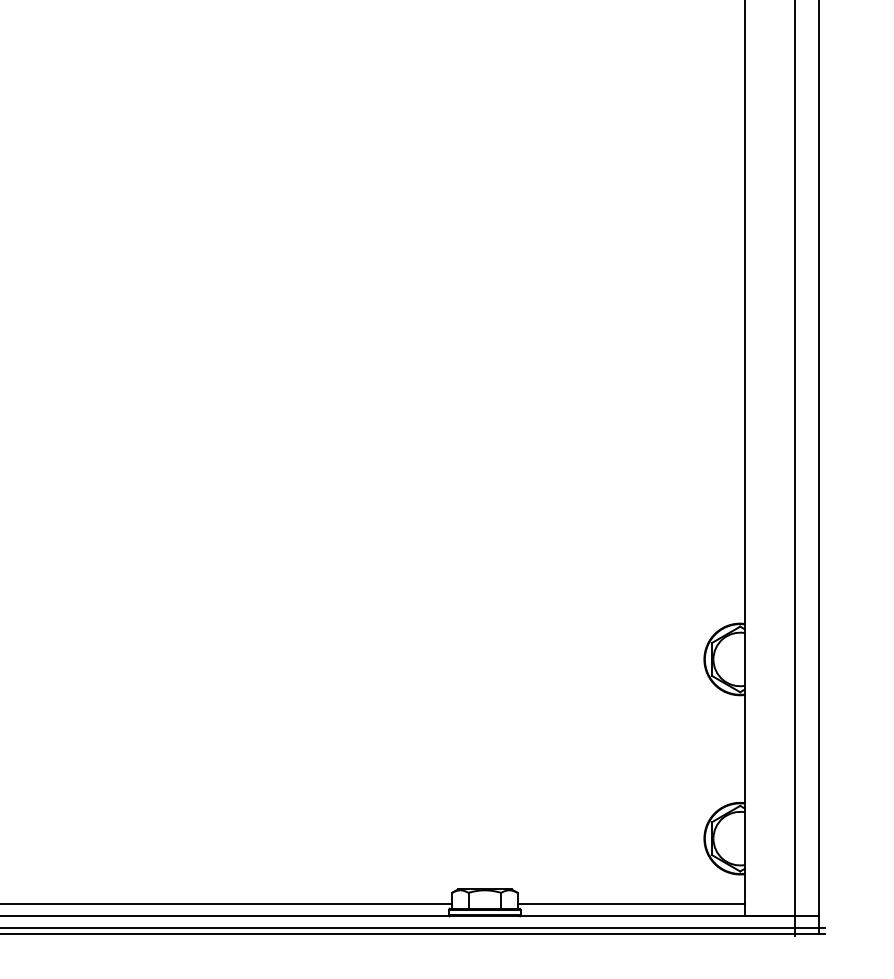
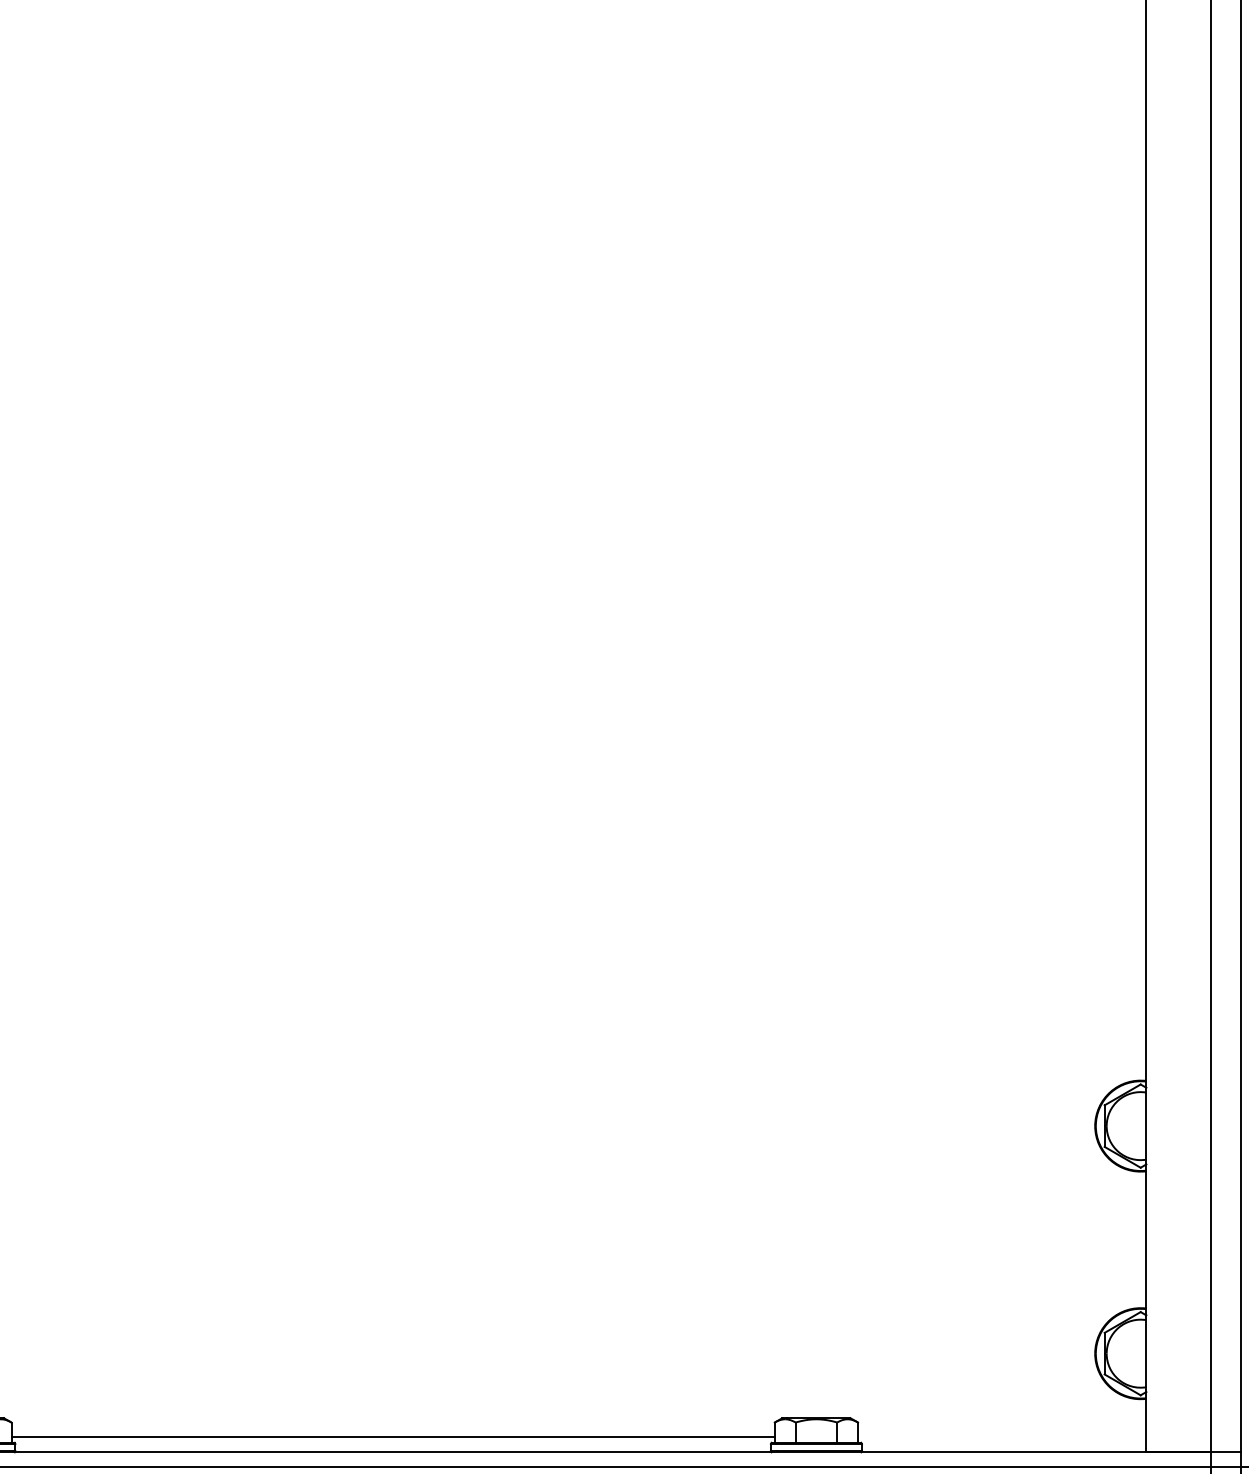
line: (631, 904) -> (1002, 1437), removed

